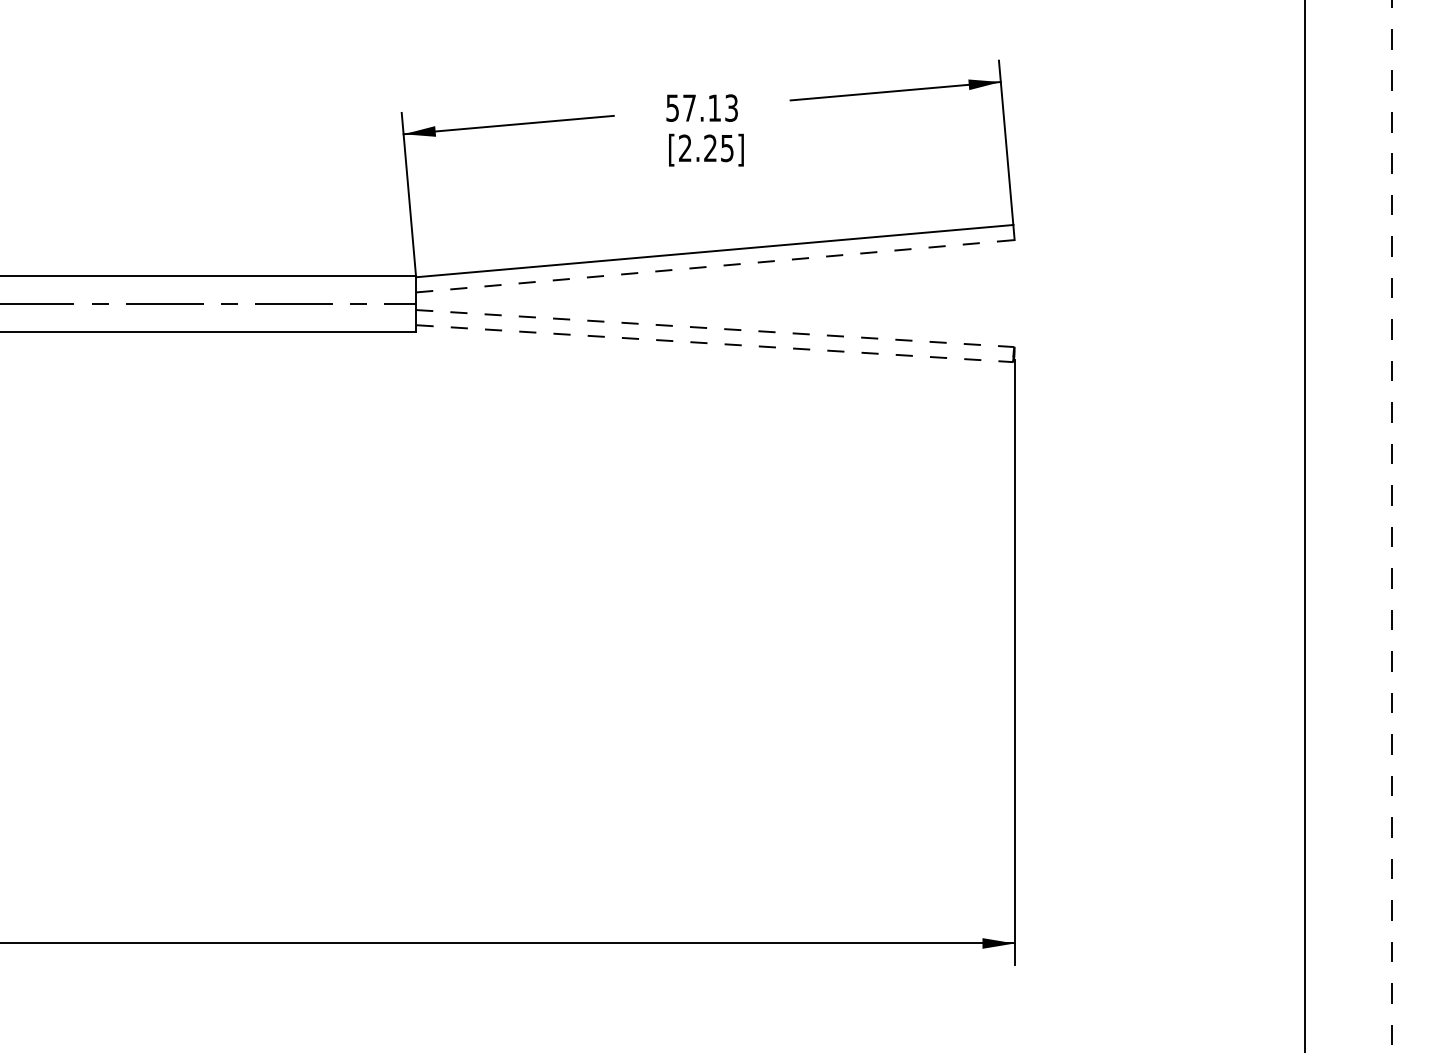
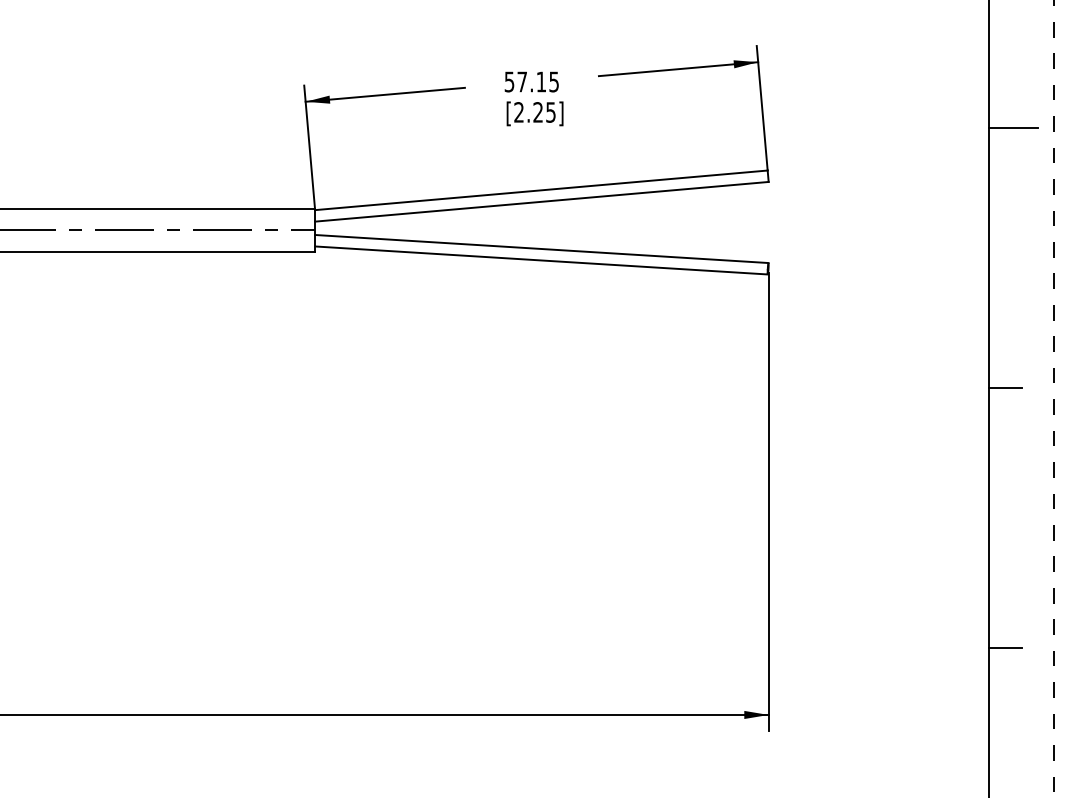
text: (730, 107) -> (553, 81), 57.13 -> 57.15
line: (1337, 168) -> (1013, 127), added
line: (714, 265) -> (541, 201), dashed -> solid
line: (716, 329) -> (542, 249), dashed -> solid
line: (714, 343) -> (541, 260), dashed -> solid
line: (1327, 511) -> (1005, 387), added
line: (1327, 854) -> (1005, 647), added

